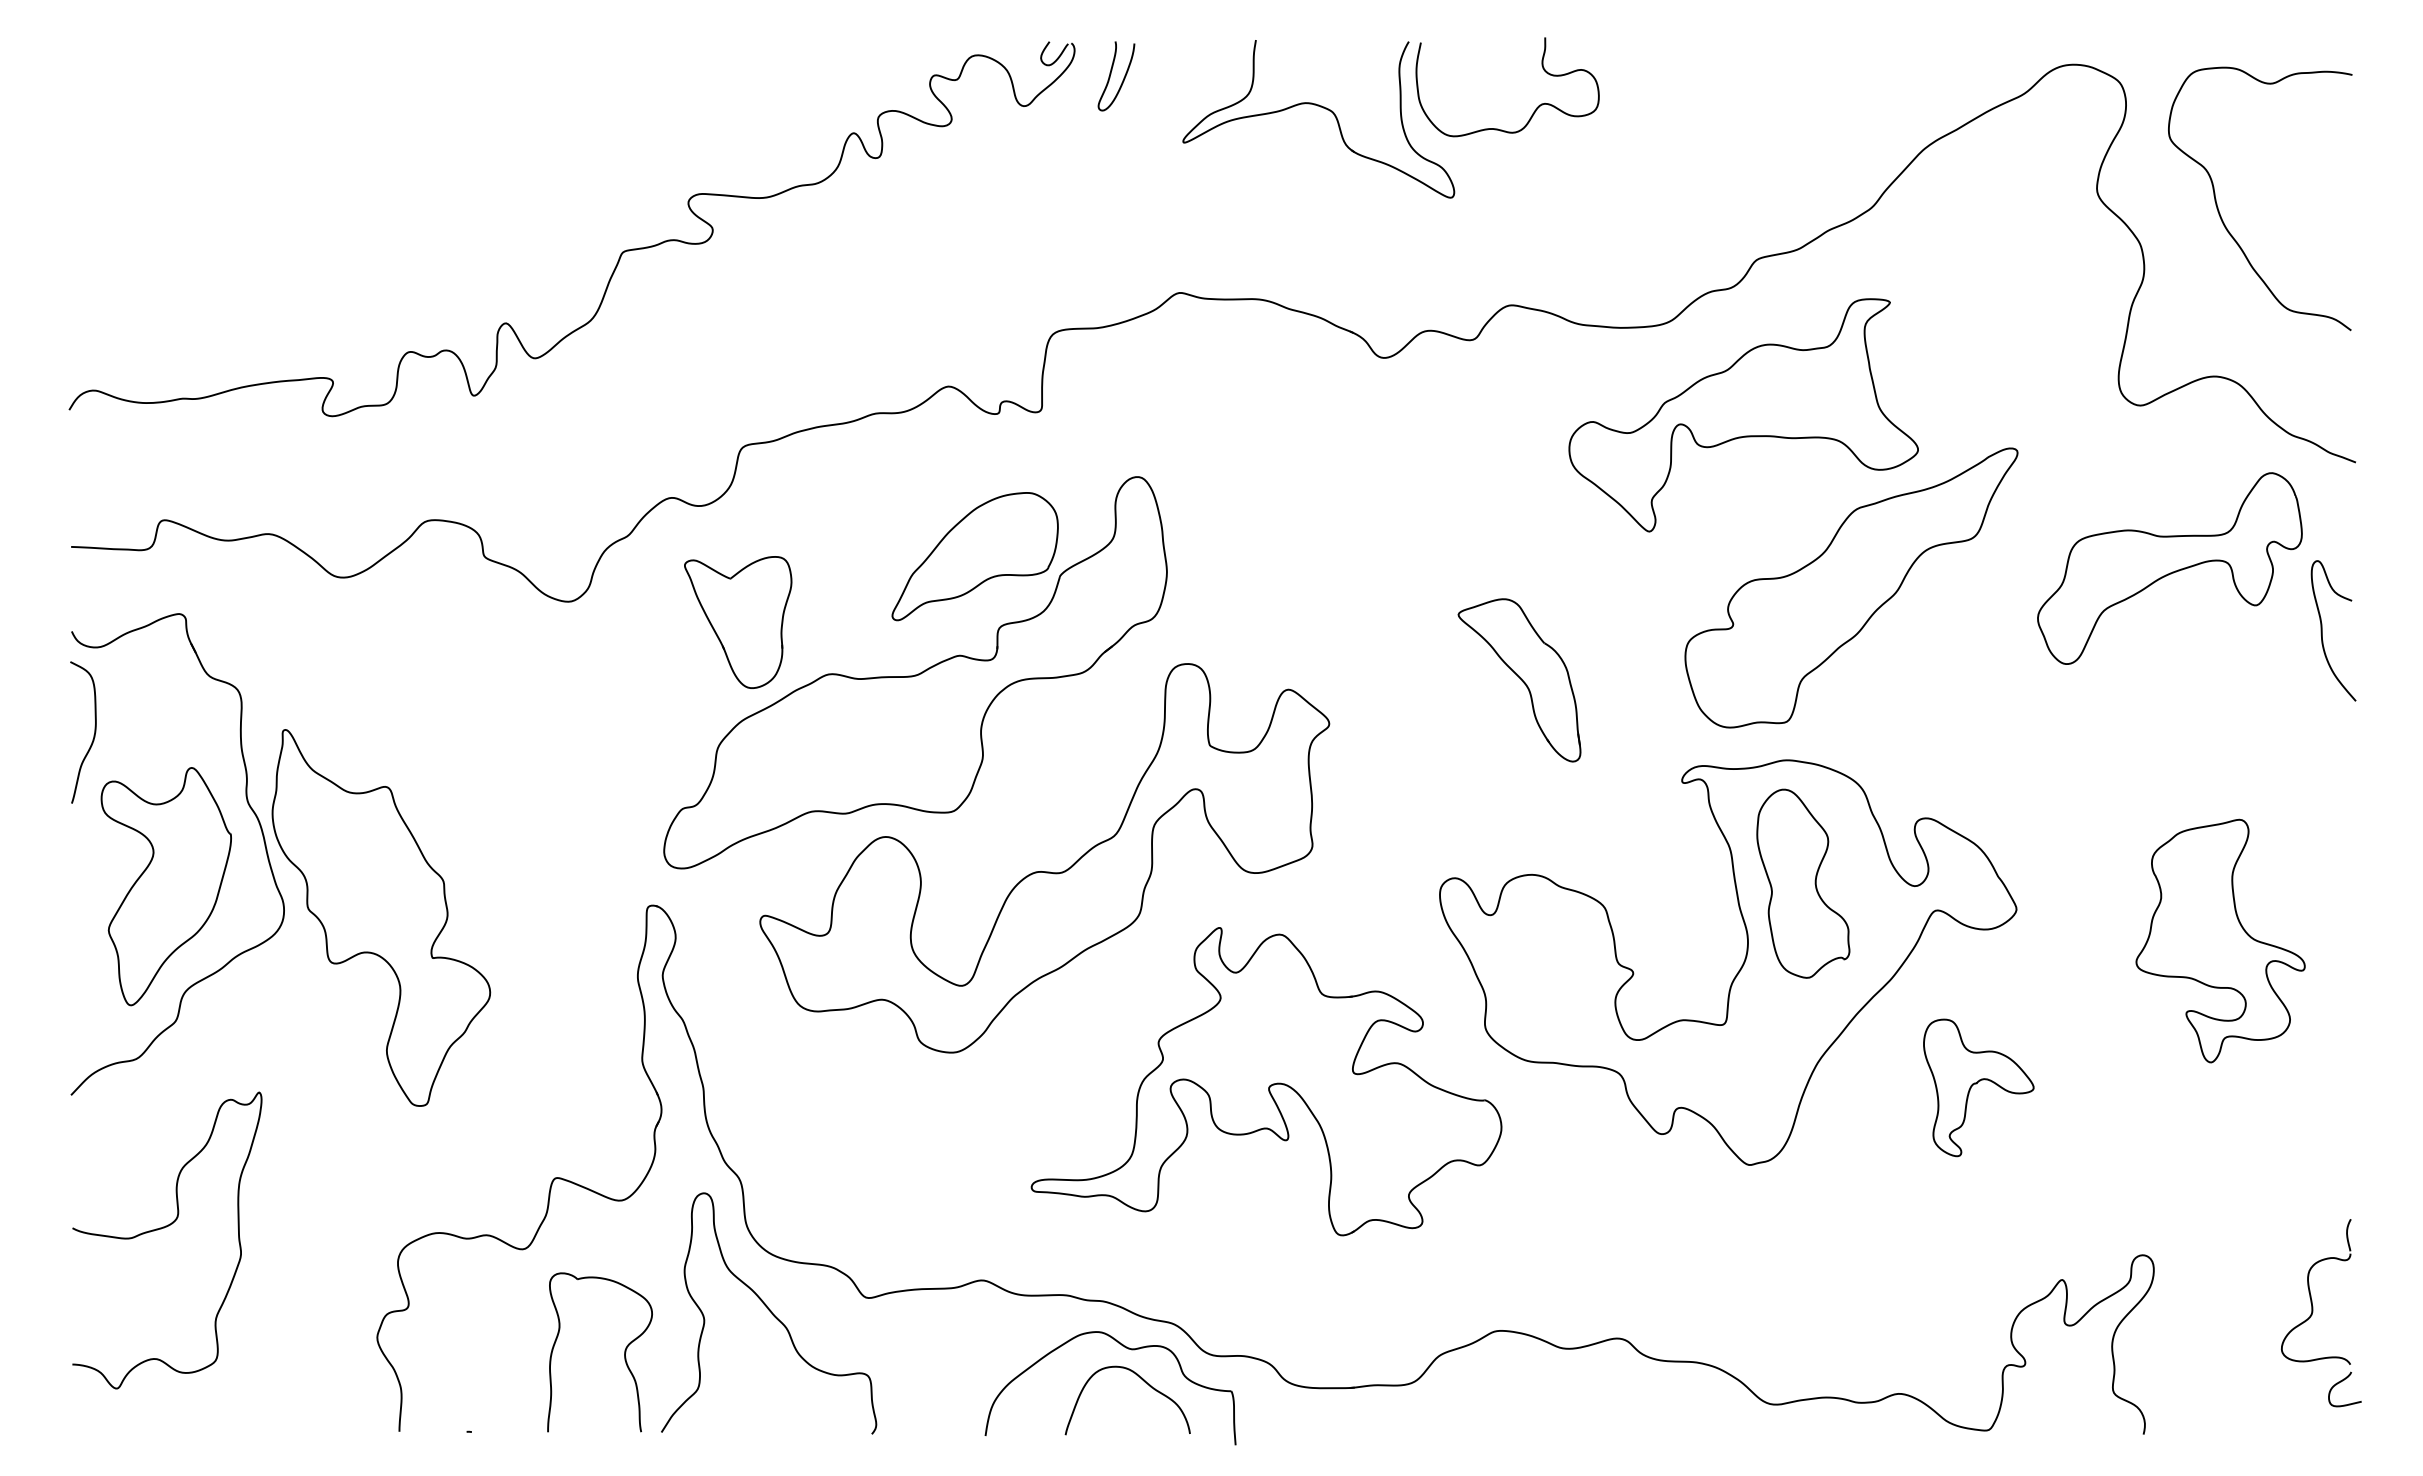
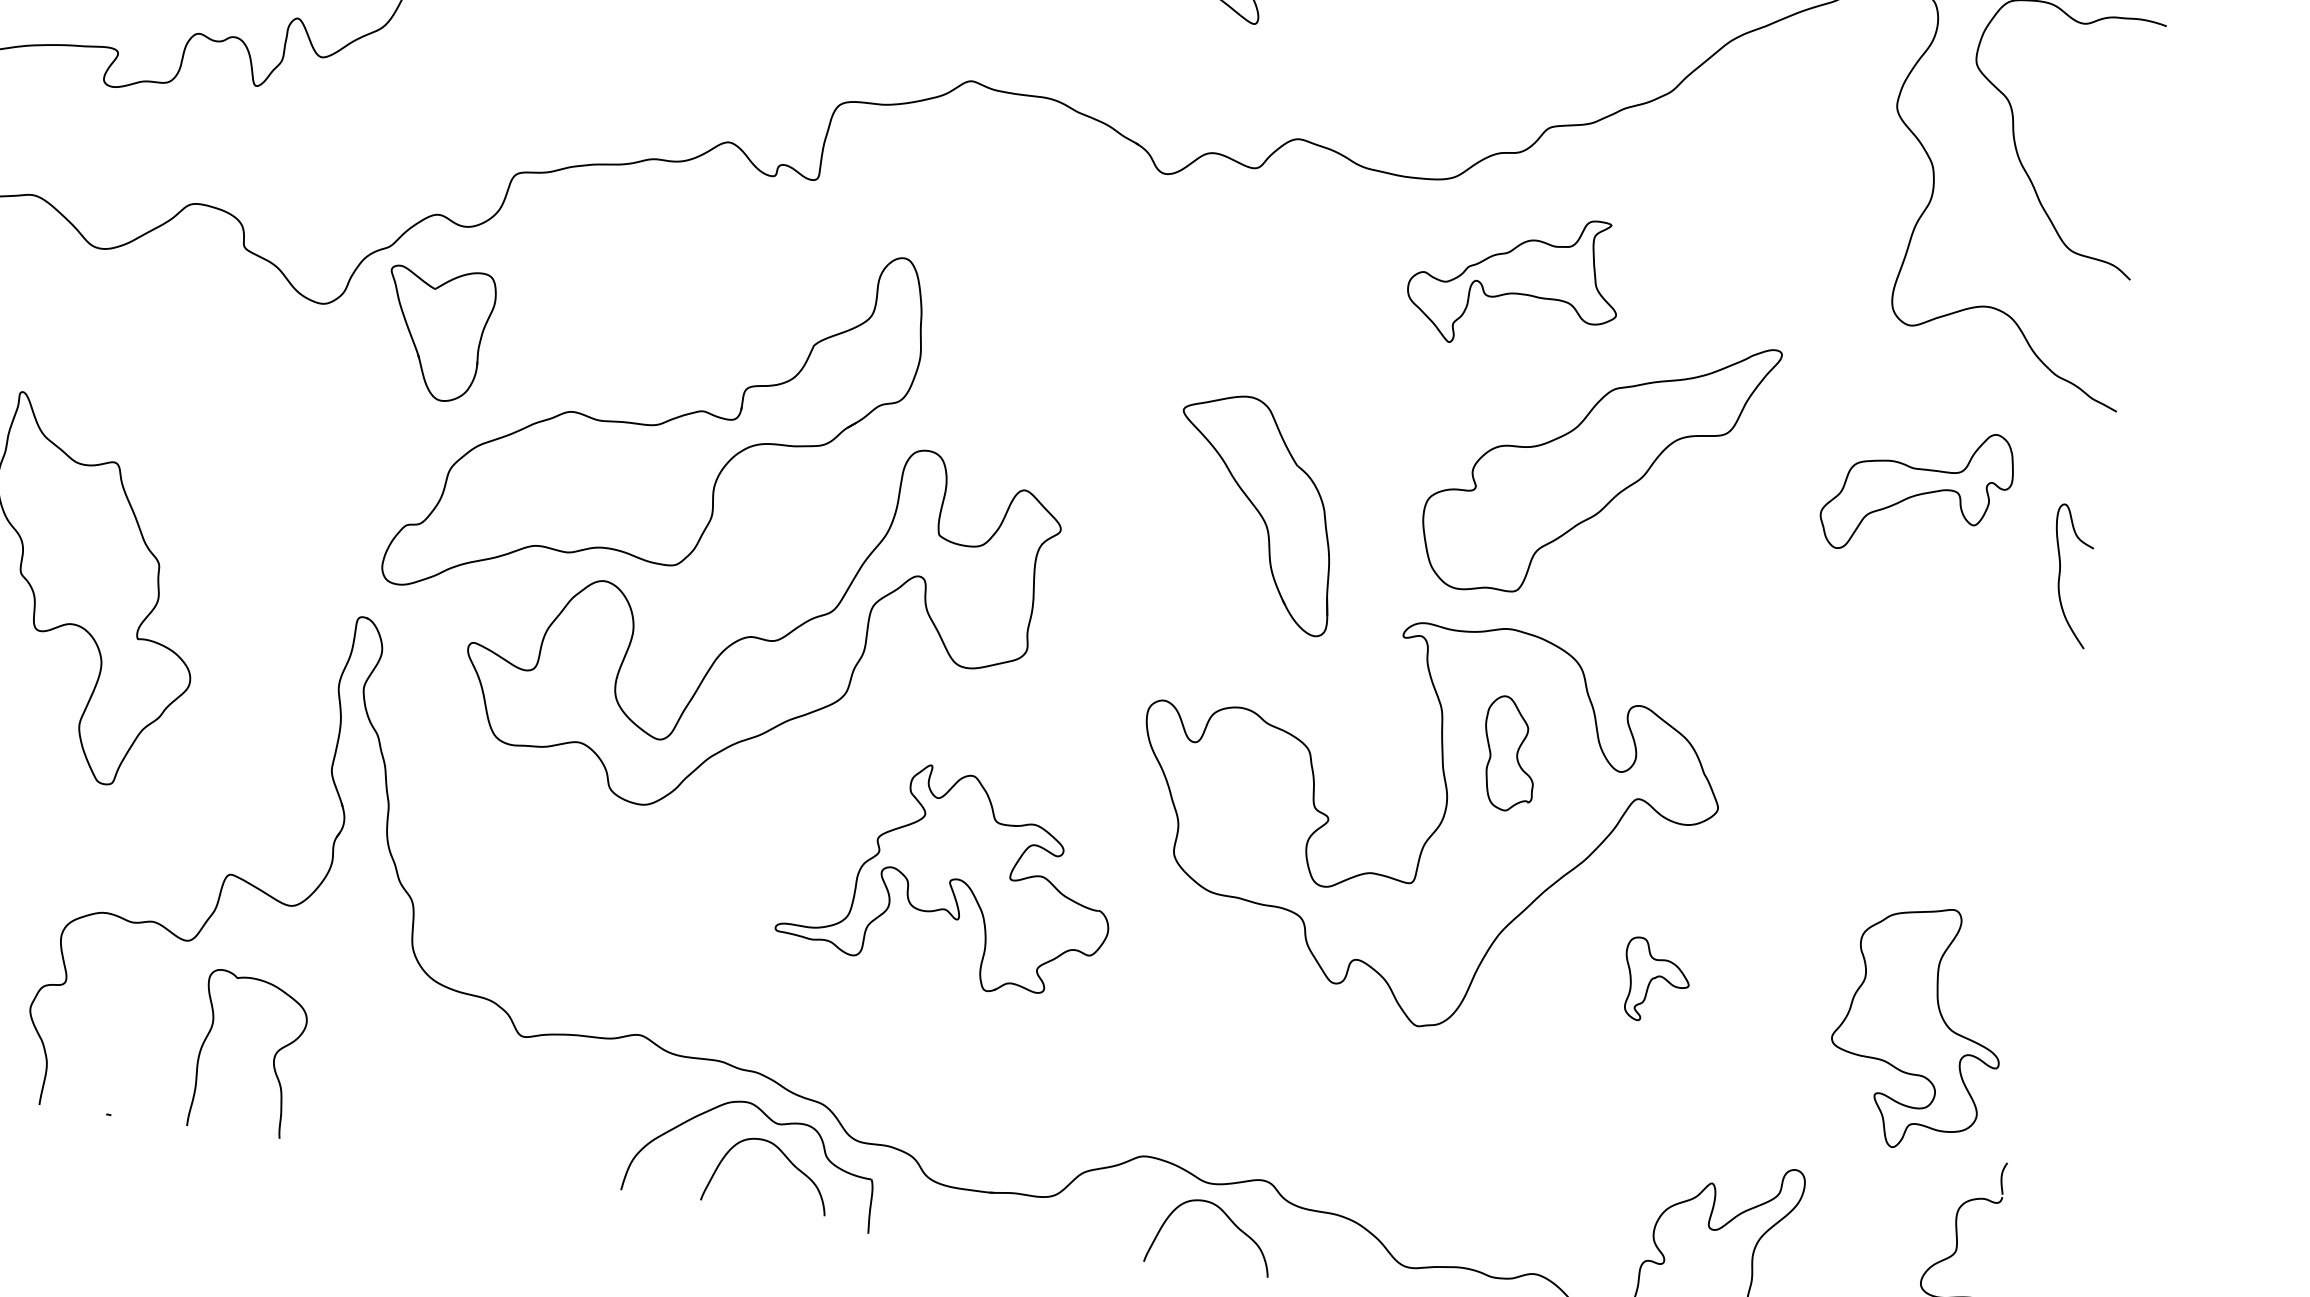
part: (1743, 415) -> (1514, 280), size x0.6
part: (974, 556) -> (731, 314), removed
part: (2169, 568) -> (1916, 491), size x0.7
part: (738, 622) -> (437, 333), moved
part: (1519, 680) -> (1255, 513), size x1.4
part: (1803, 883) -> (1509, 753), size x0.6
part: (2220, 940) -> (1918, 1027), moved
part: (1266, 1081) -> (949, 876), size x0.7
part: (1978, 1087) -> (1655, 980), size x0.6
curve: (770, 1312) -> (424, 1037), removed
curve: (1590, 1382) -> (1229, 1220), added

